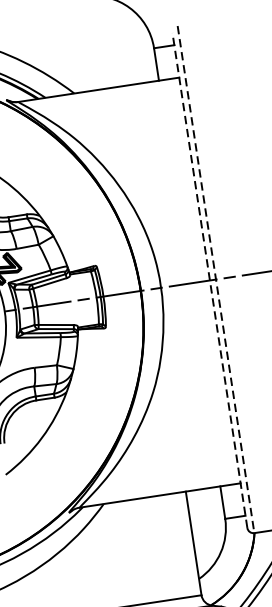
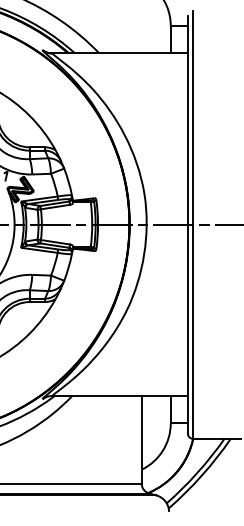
line: (209, 280) -> (187, 224), dashed -> solid
line: (216, 280) -> (193, 225), dashed -> solid

